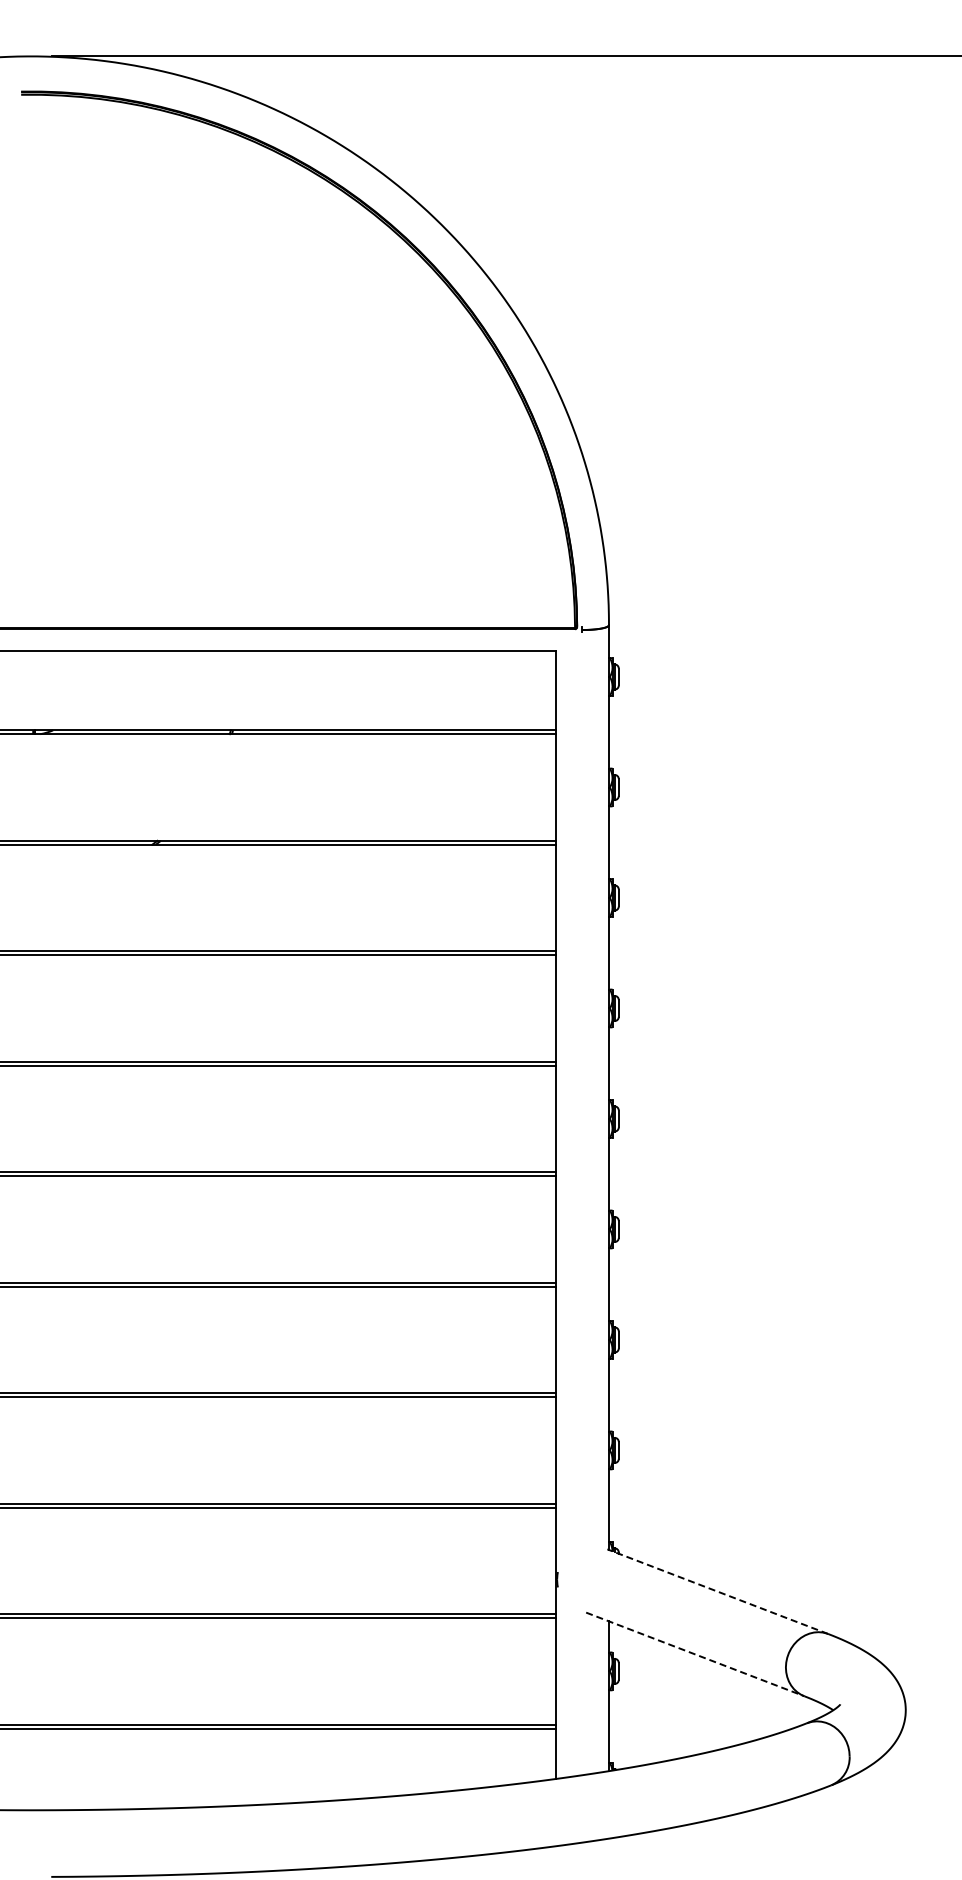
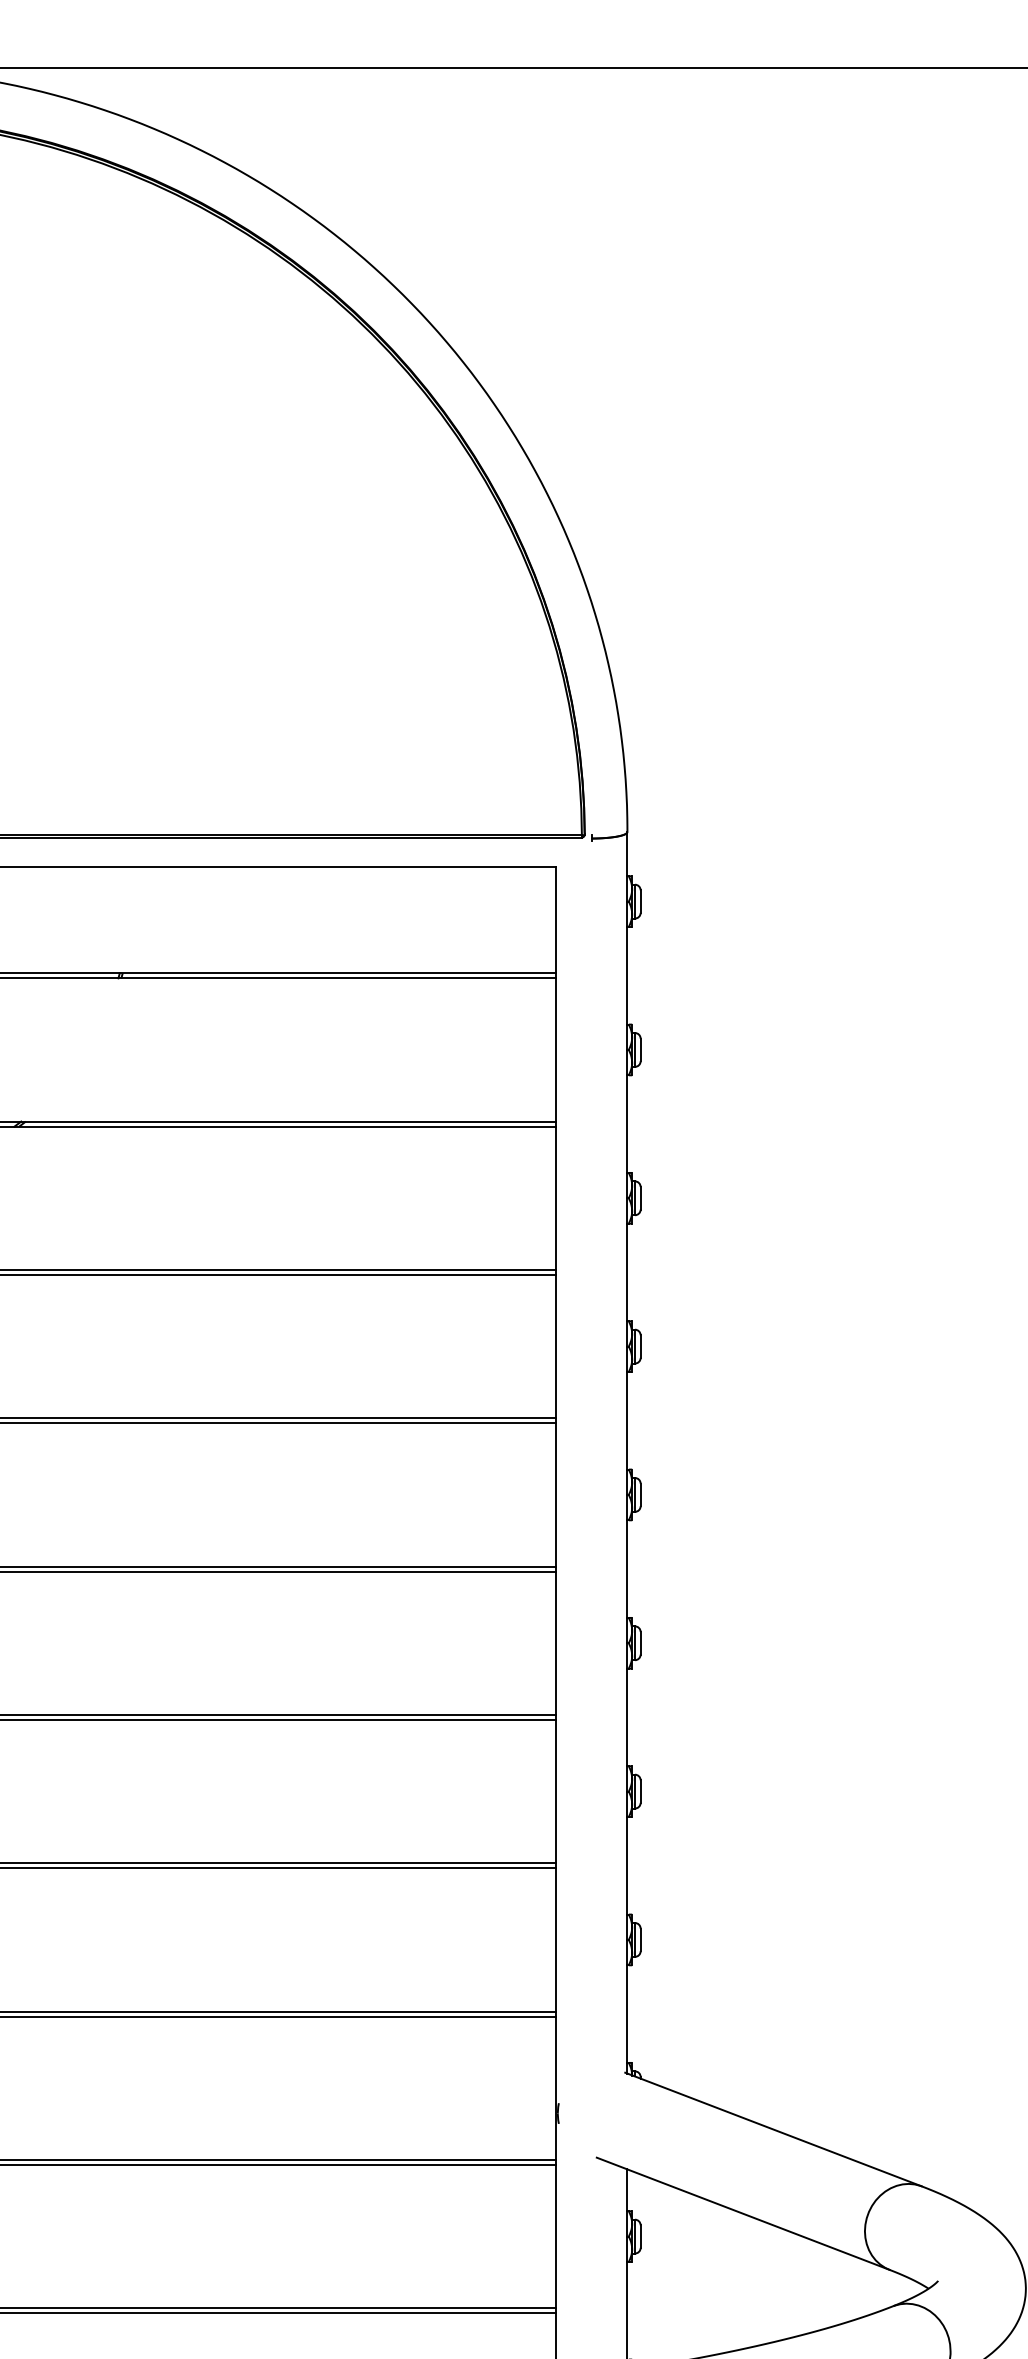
line: (717, 1591) -> (773, 2129), dashed -> solid
line: (695, 1654) -> (743, 2213), dashed -> solid

